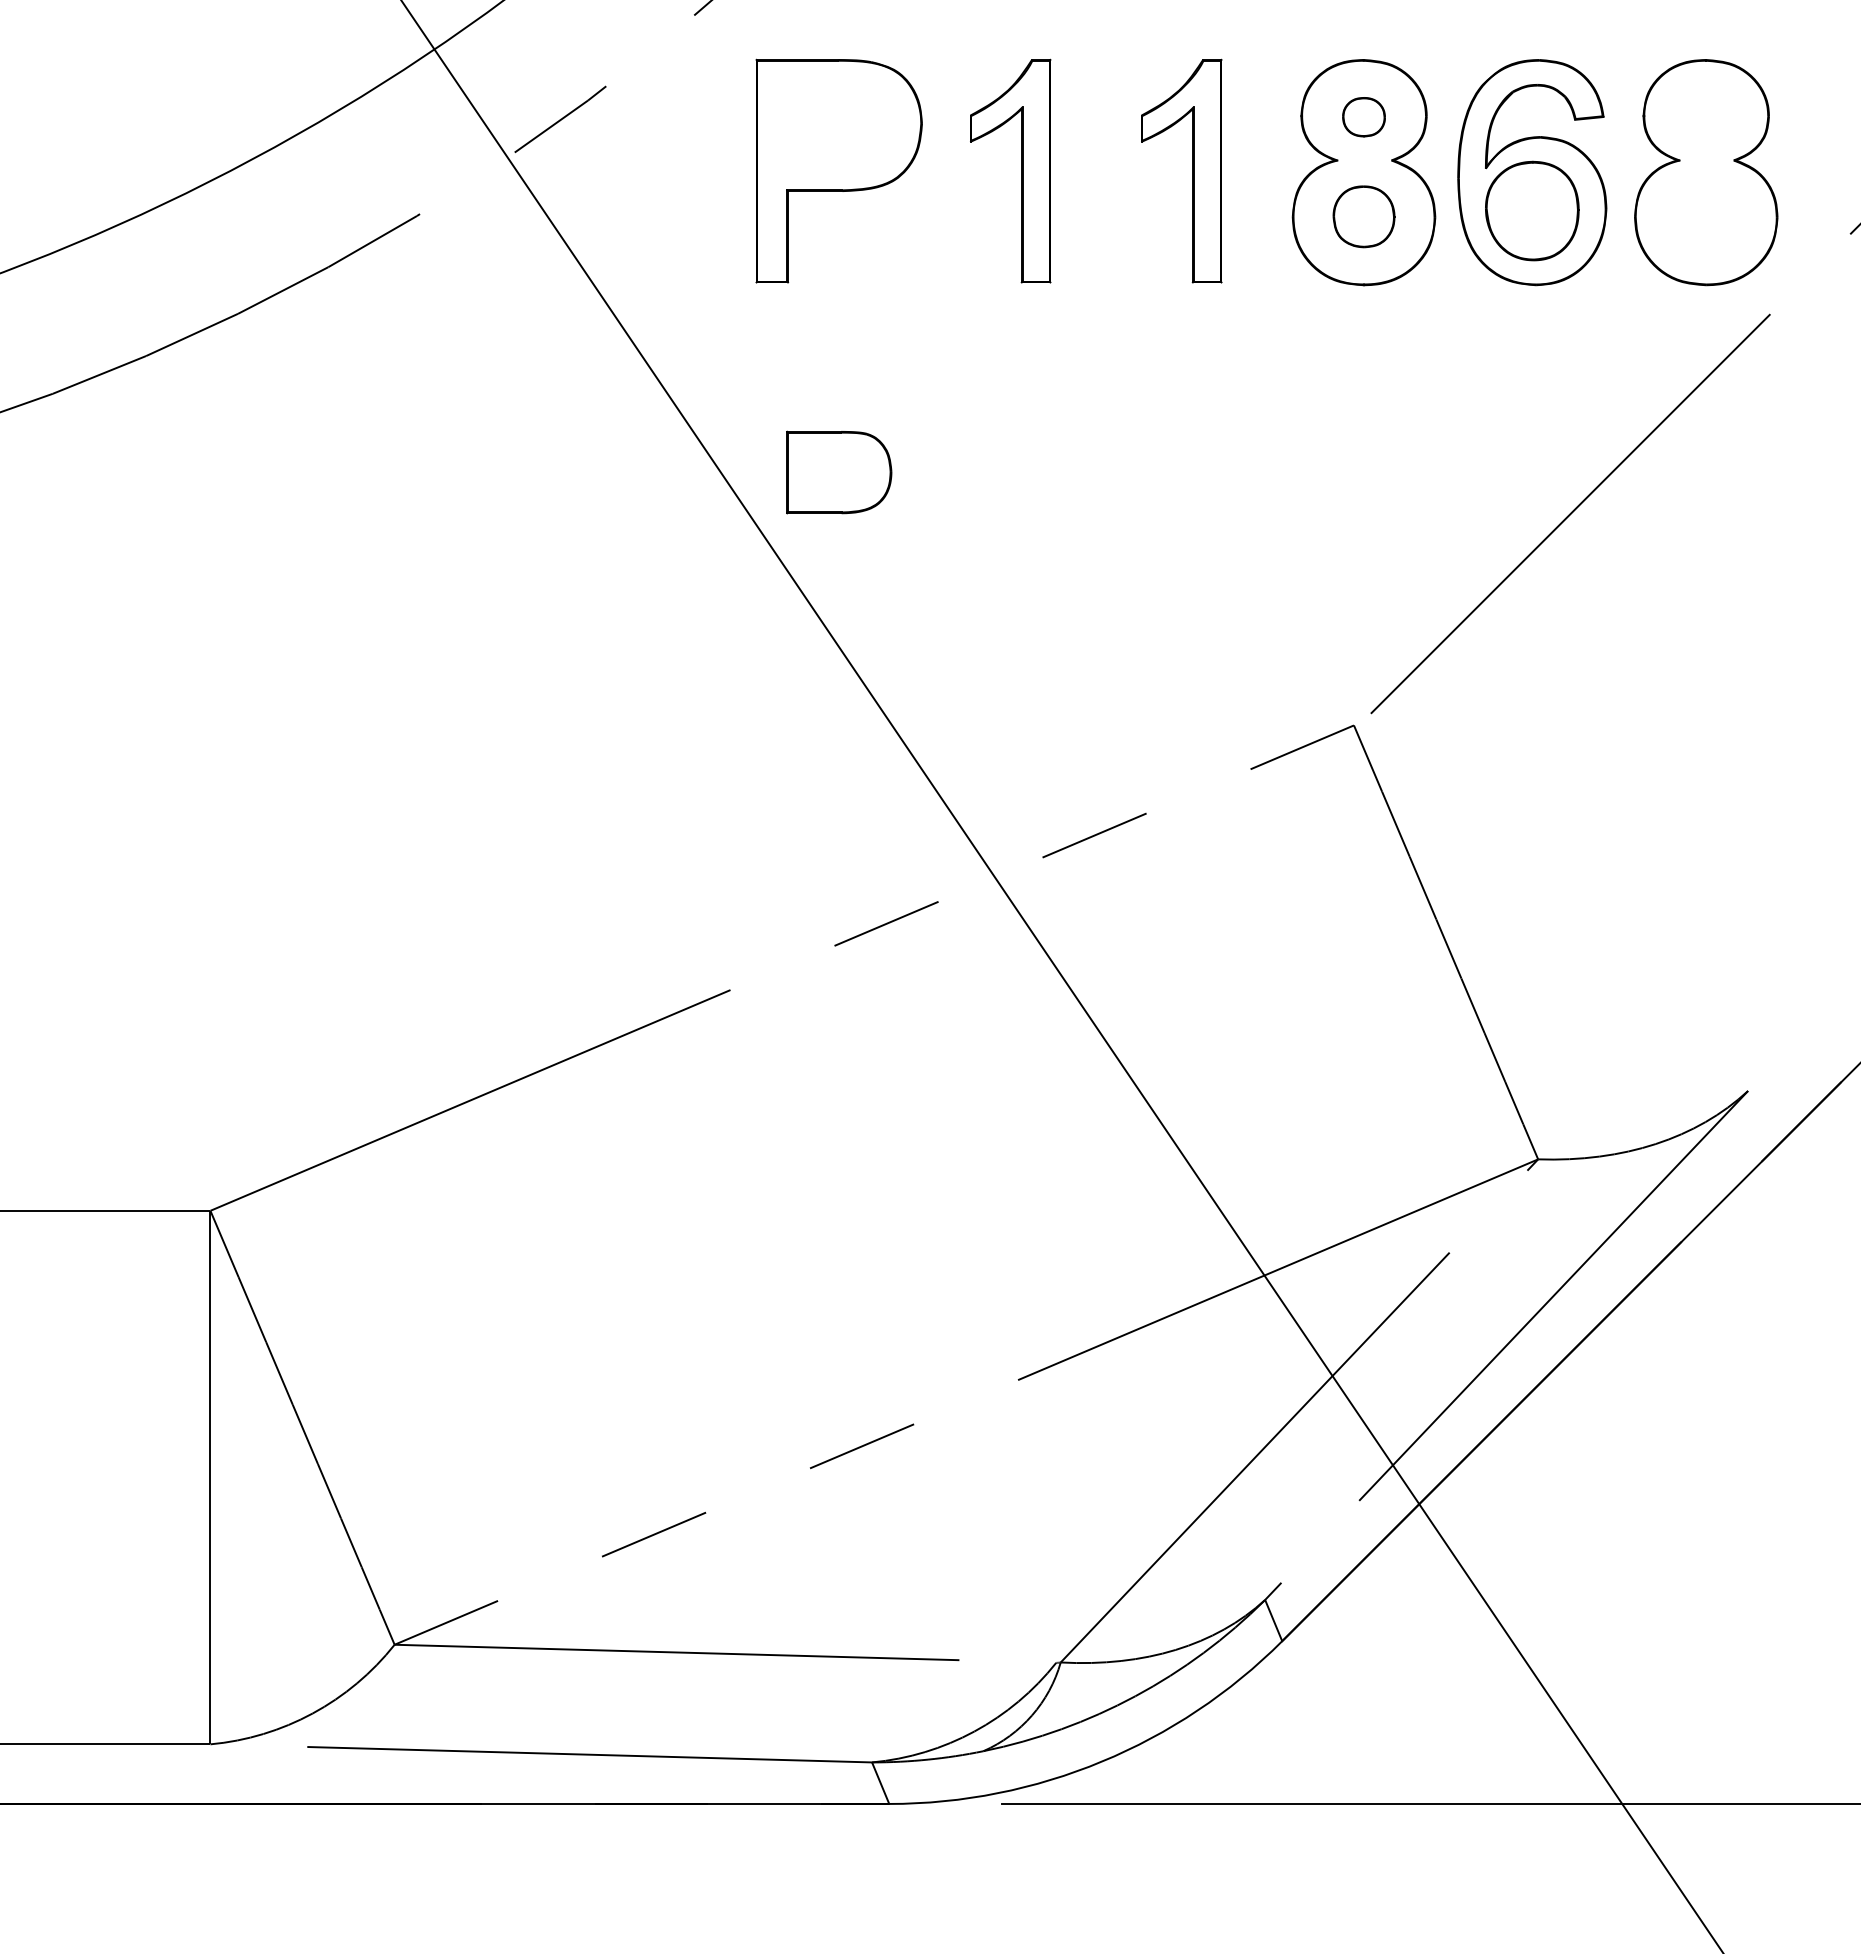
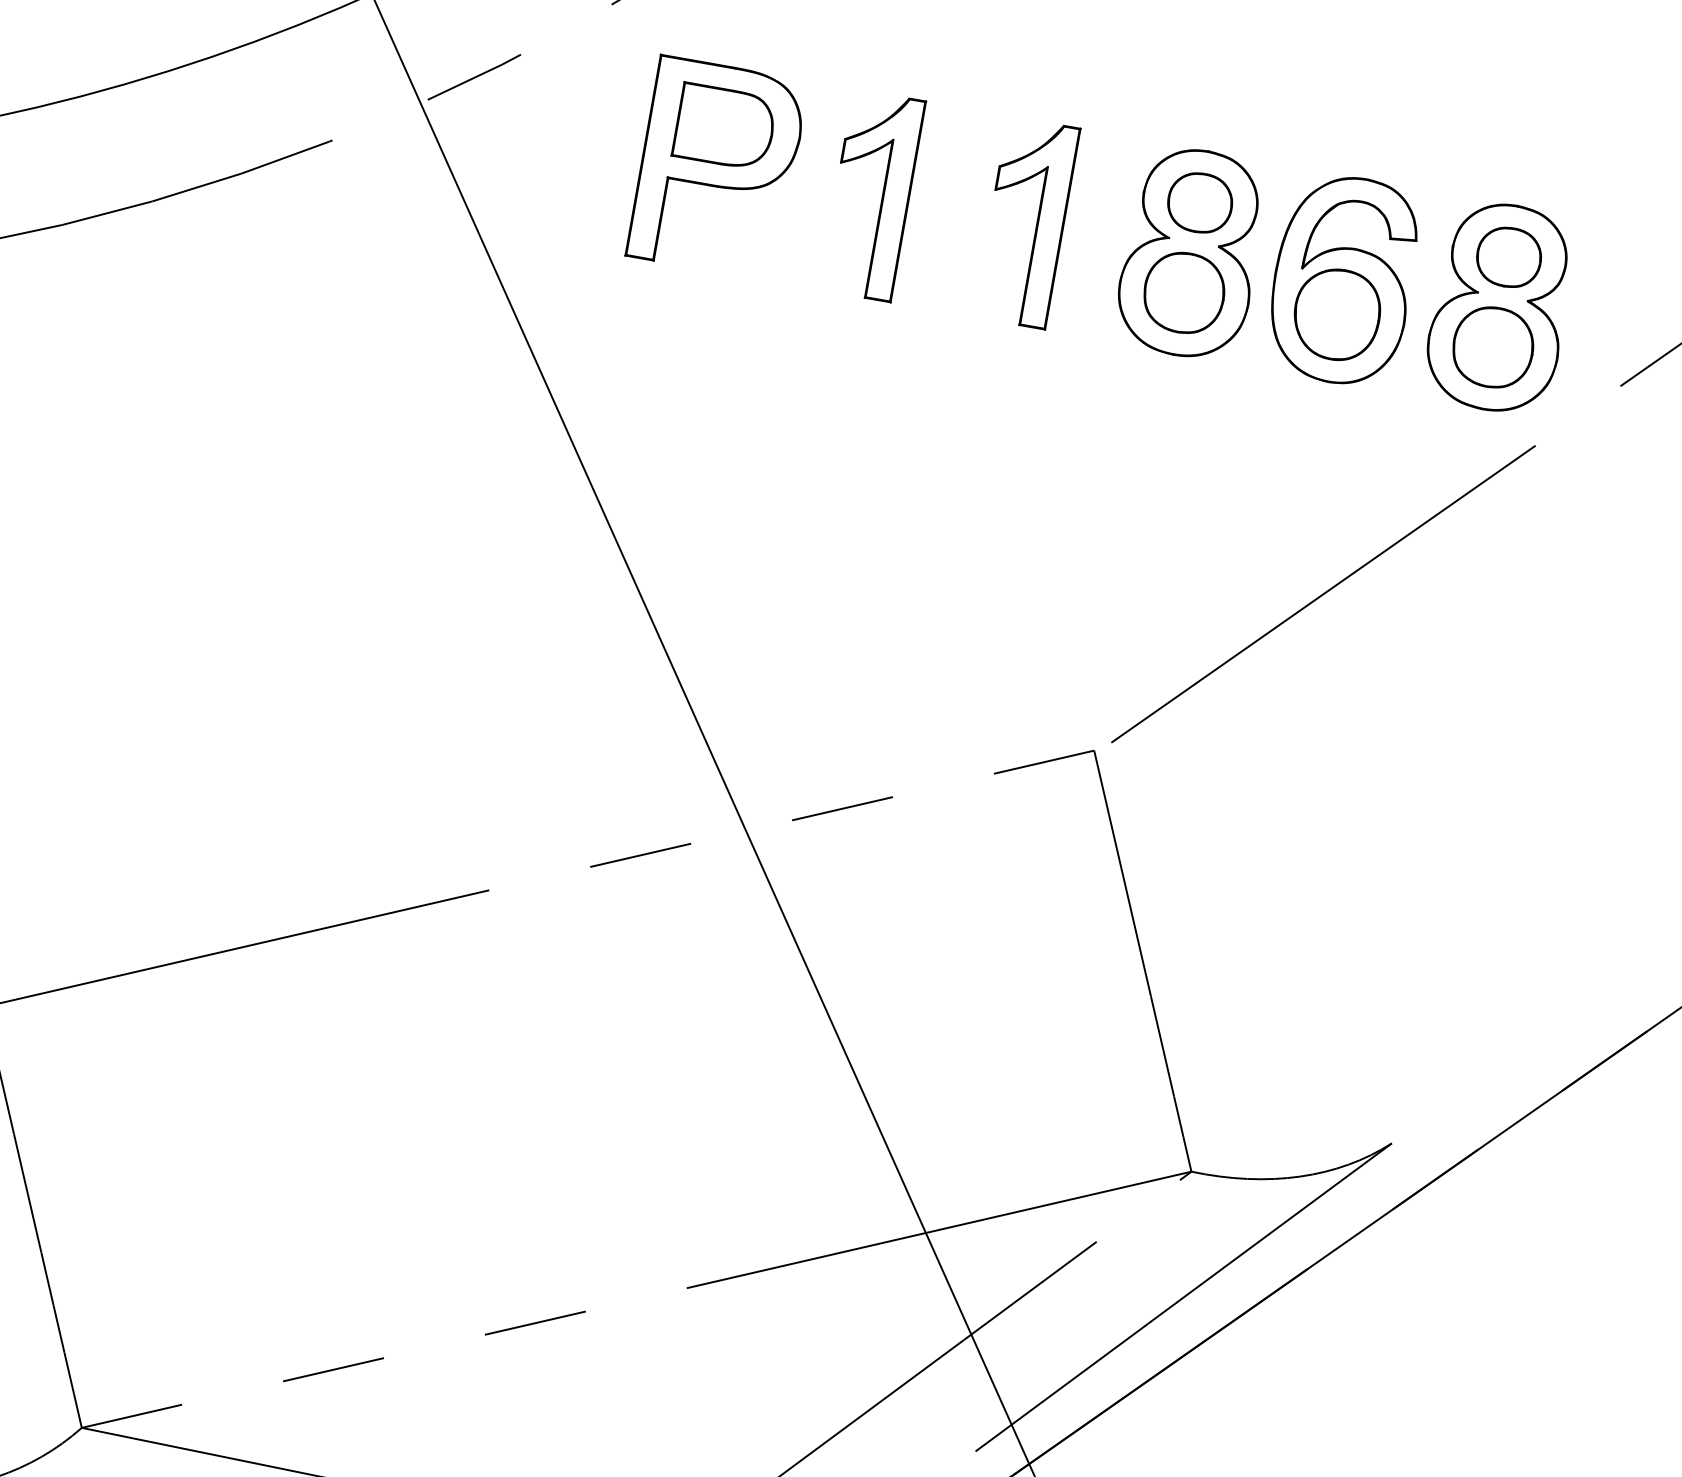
part: (1363, 117) -> (1199, 203), size x1.67
part: (1706, 117) -> (1509, 257), added
part: (1363, 216) -> (1183, 292), size x1.43
part: (1705, 216) -> (1492, 347), added
part: (839, 472) -> (725, 127), moved

